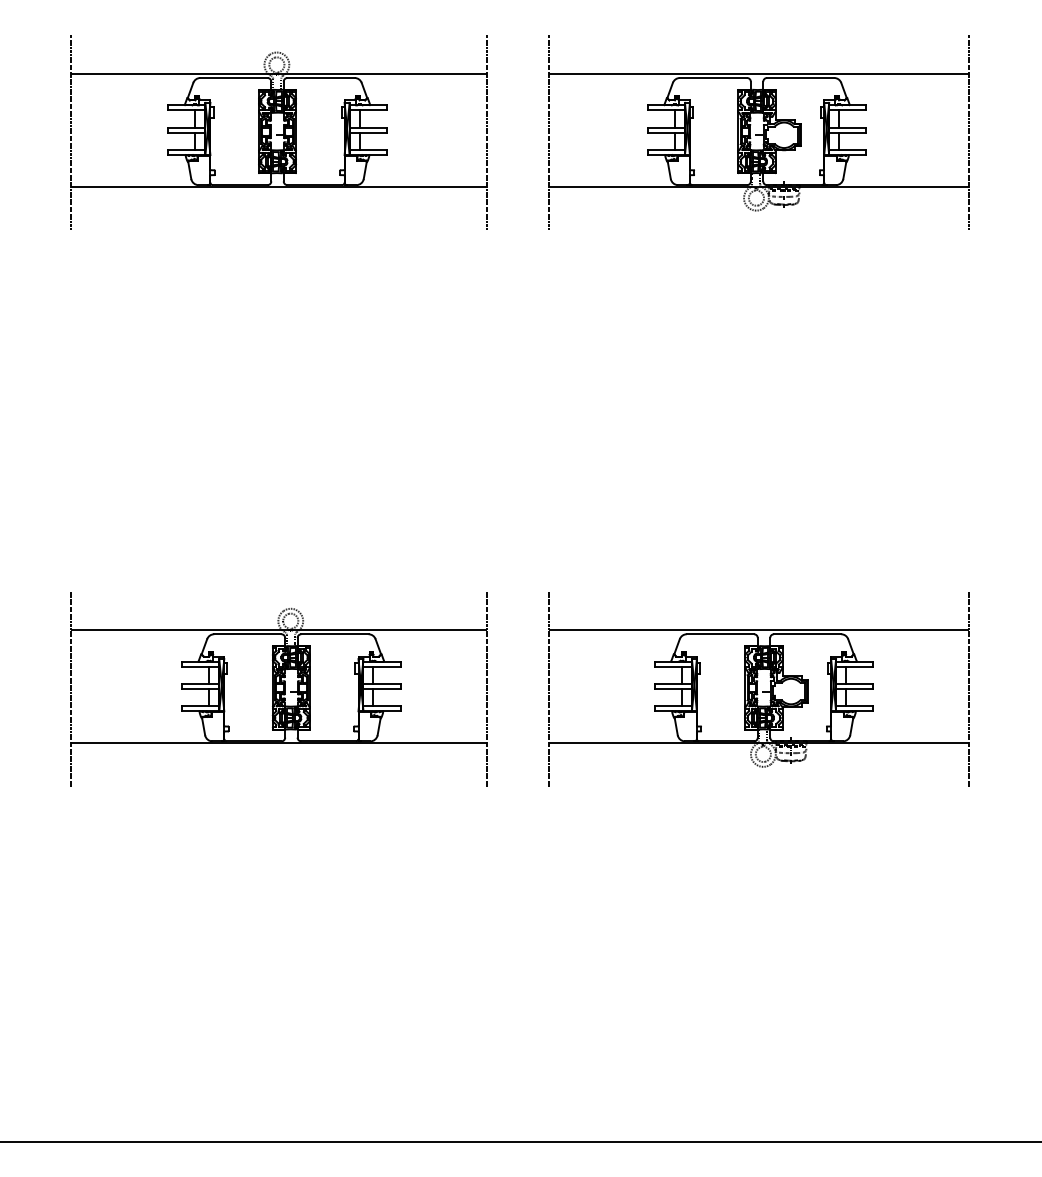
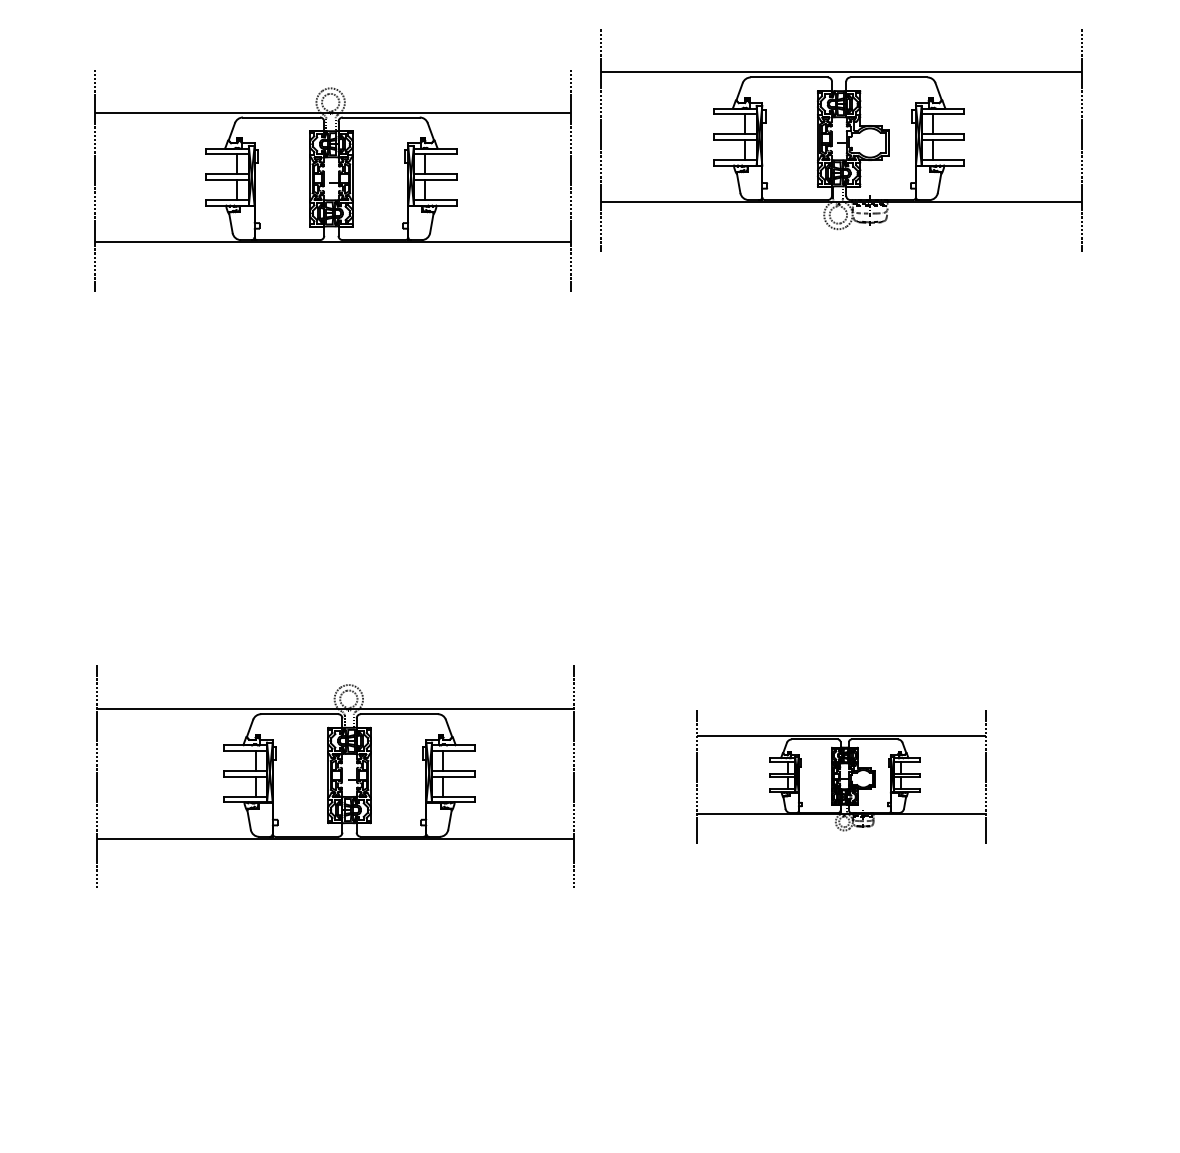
part: (278, 132) -> (332, 179), moved
part: (278, 689) -> (334, 777), moved
part: (758, 689) -> (840, 777), size x0.6

